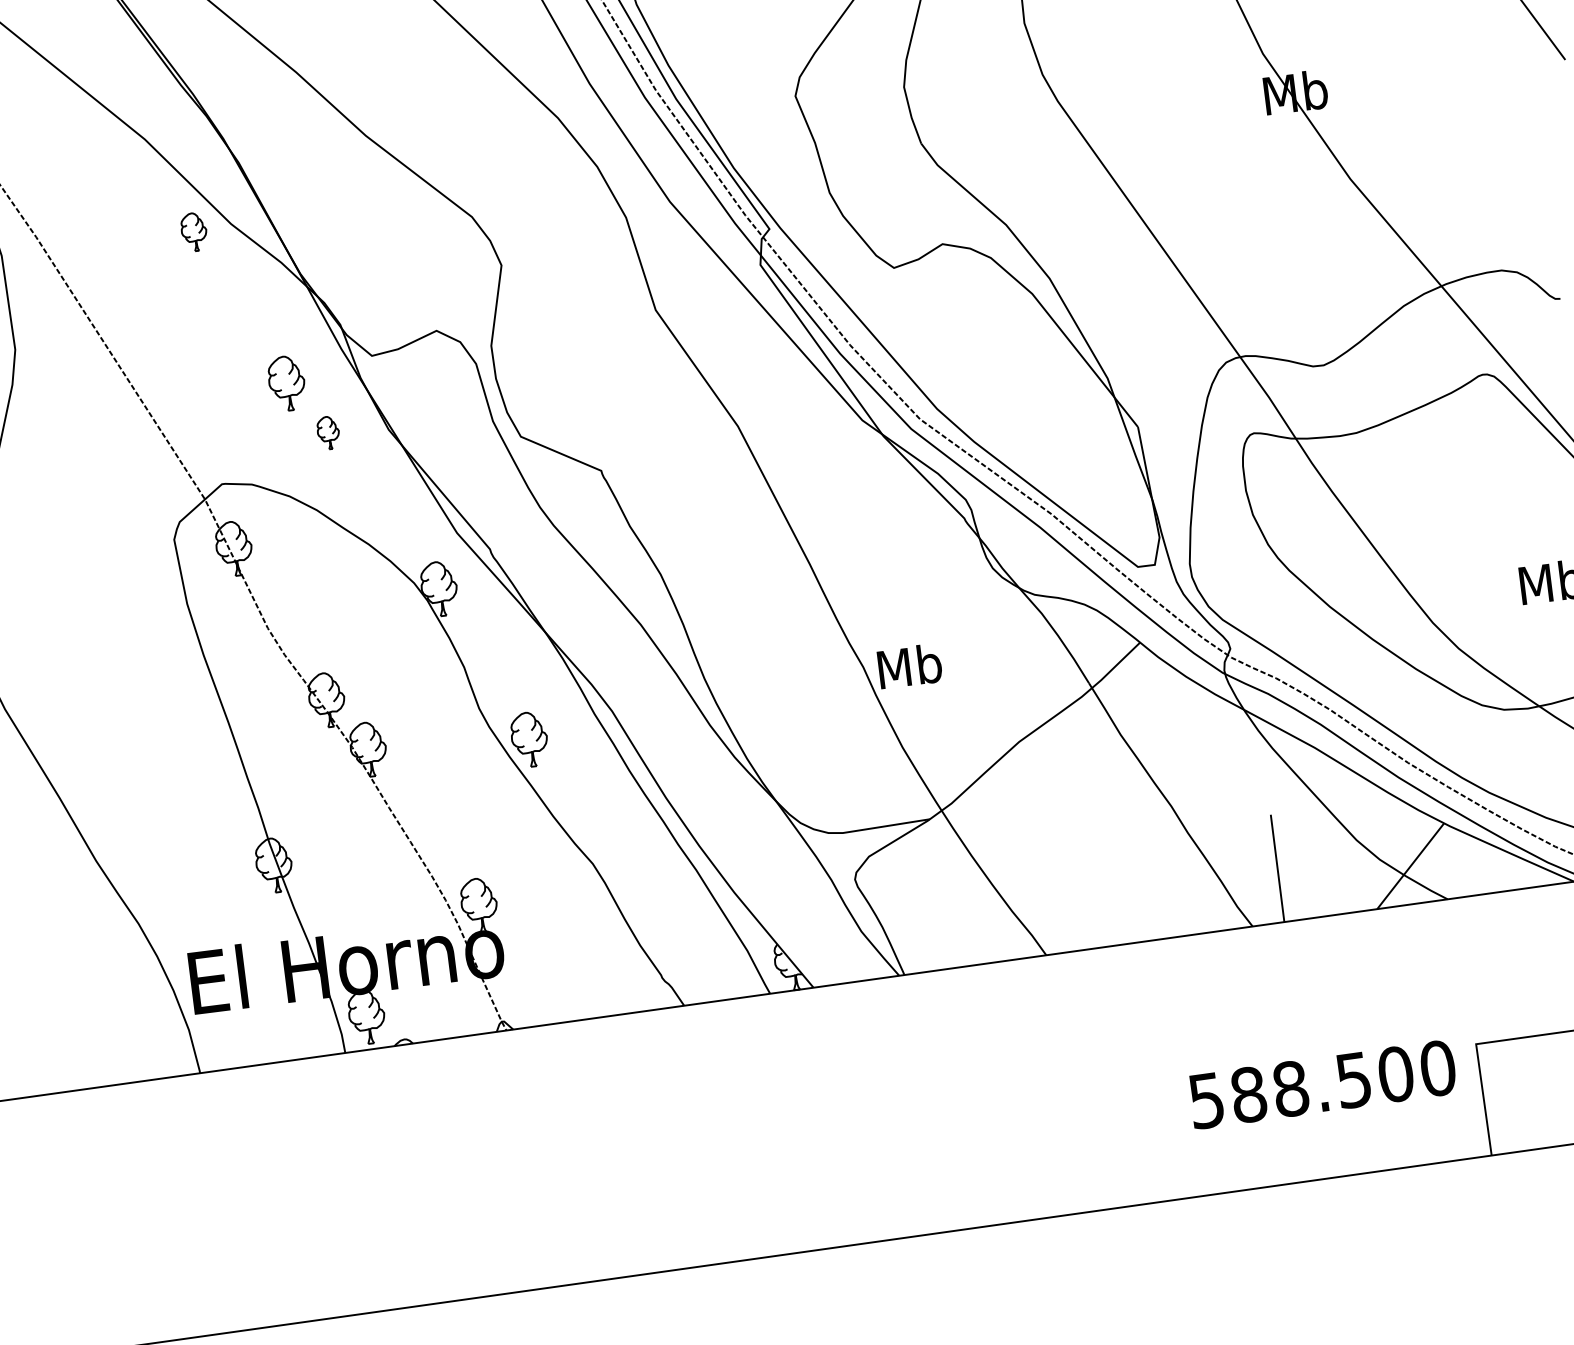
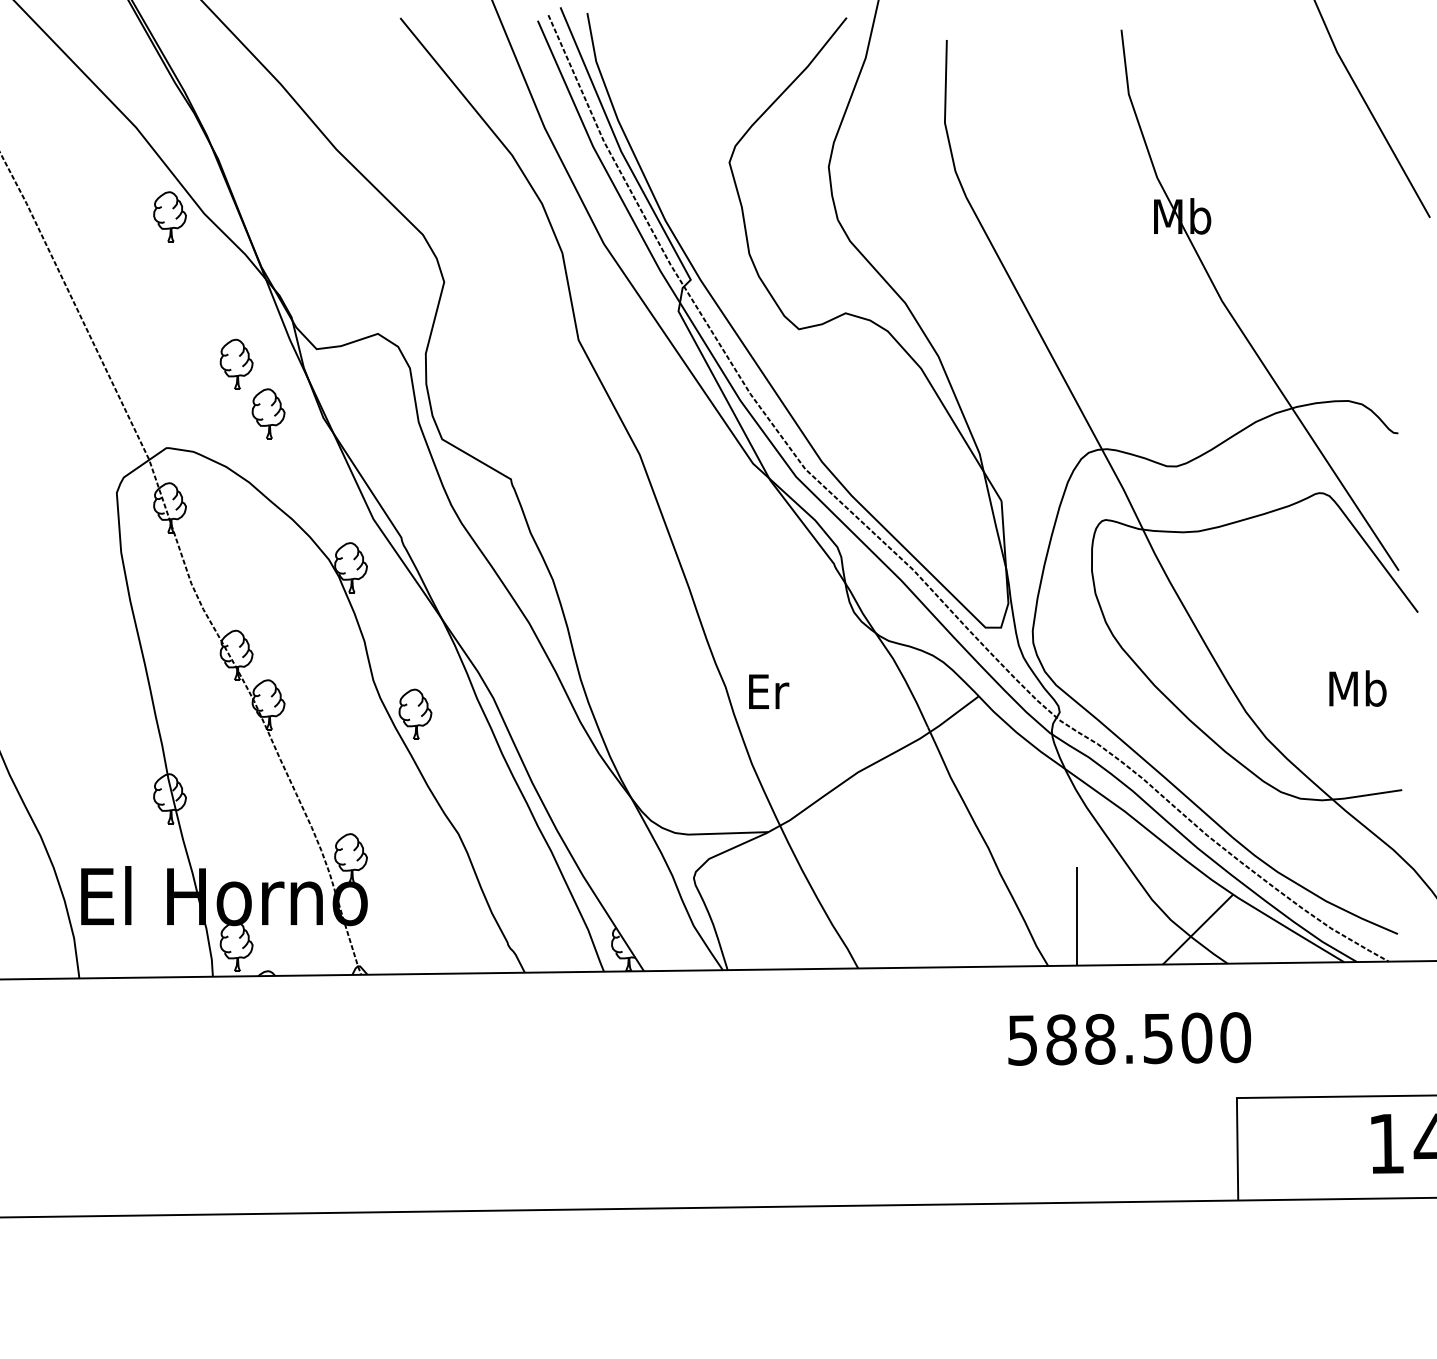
part: (193, 231) -> (169, 216), size x1.43
part: (328, 432) -> (268, 413), size x1.67
text: (909, 666) -> (767, 691), Mb -> Er
text: (1322, 1084) -> (1129, 1038), moved

